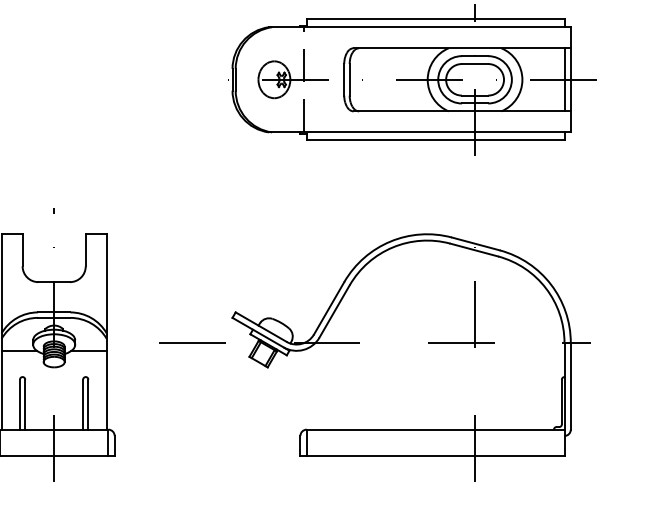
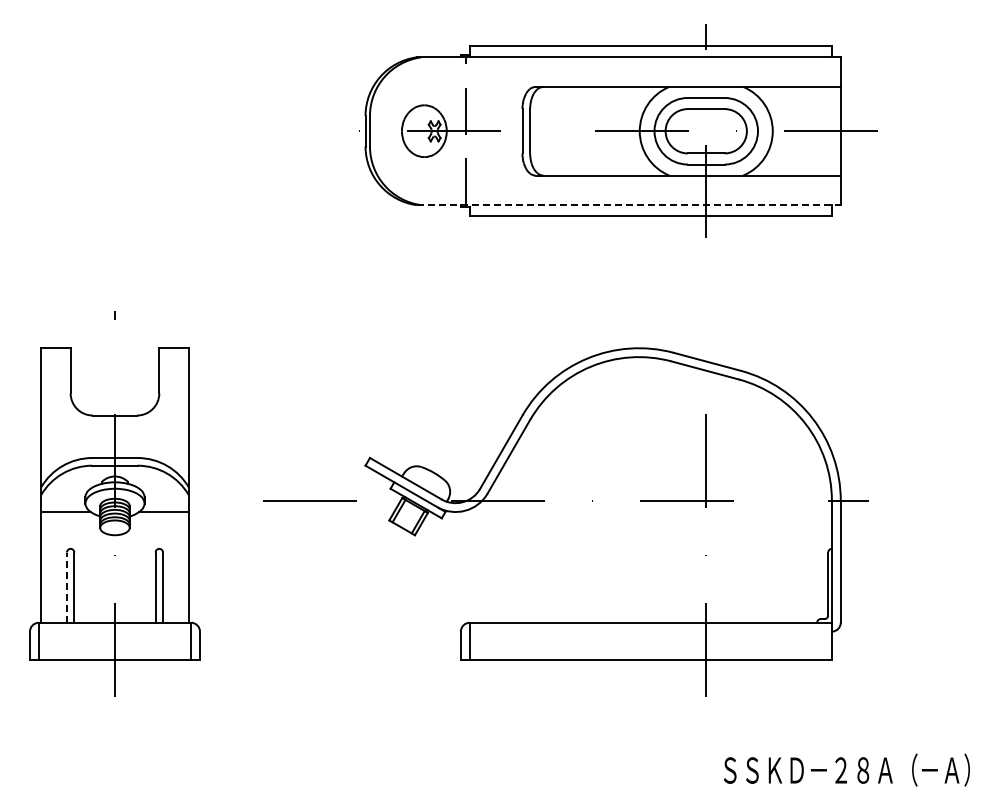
line: (564, 79) -> (831, 130), removed
line: (420, 132) -> (629, 205), solid -> dashed
line: (19, 404) -> (66, 587), solid -> dashed

